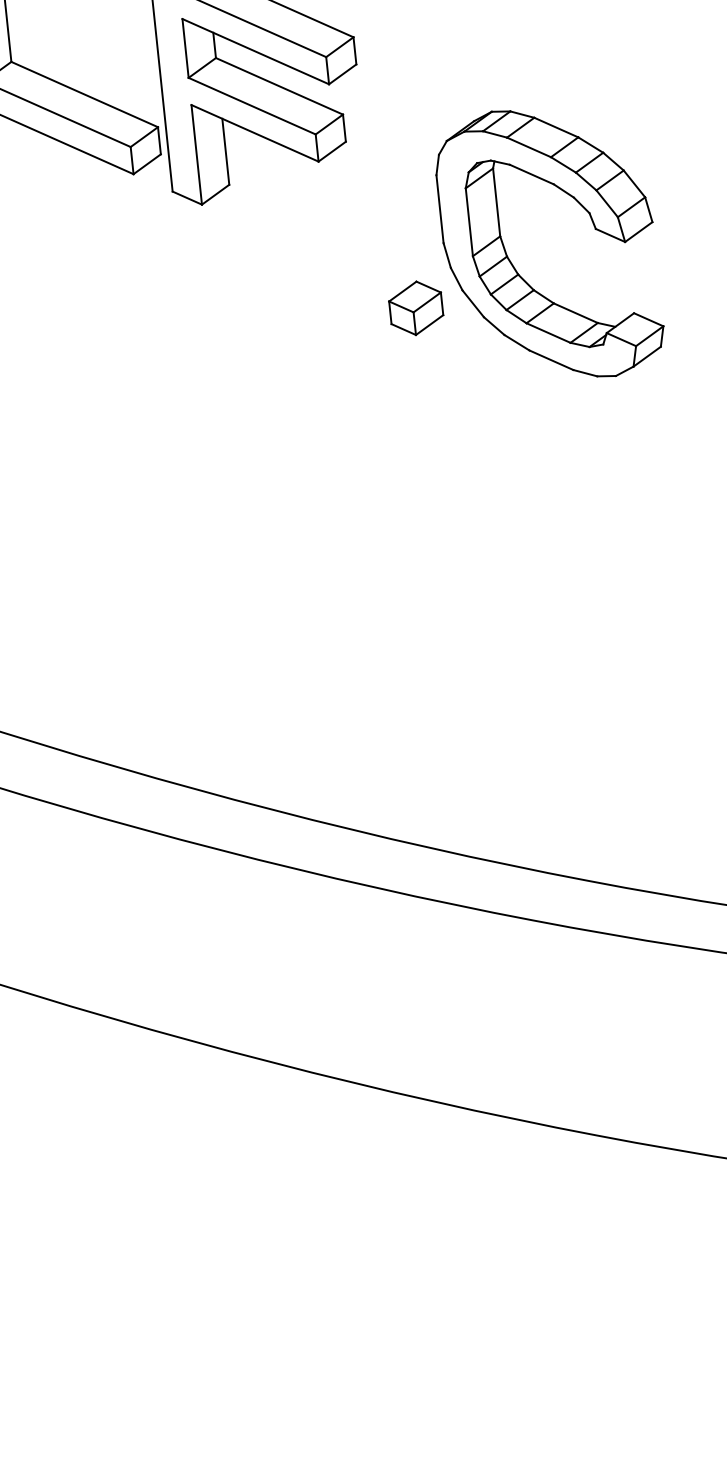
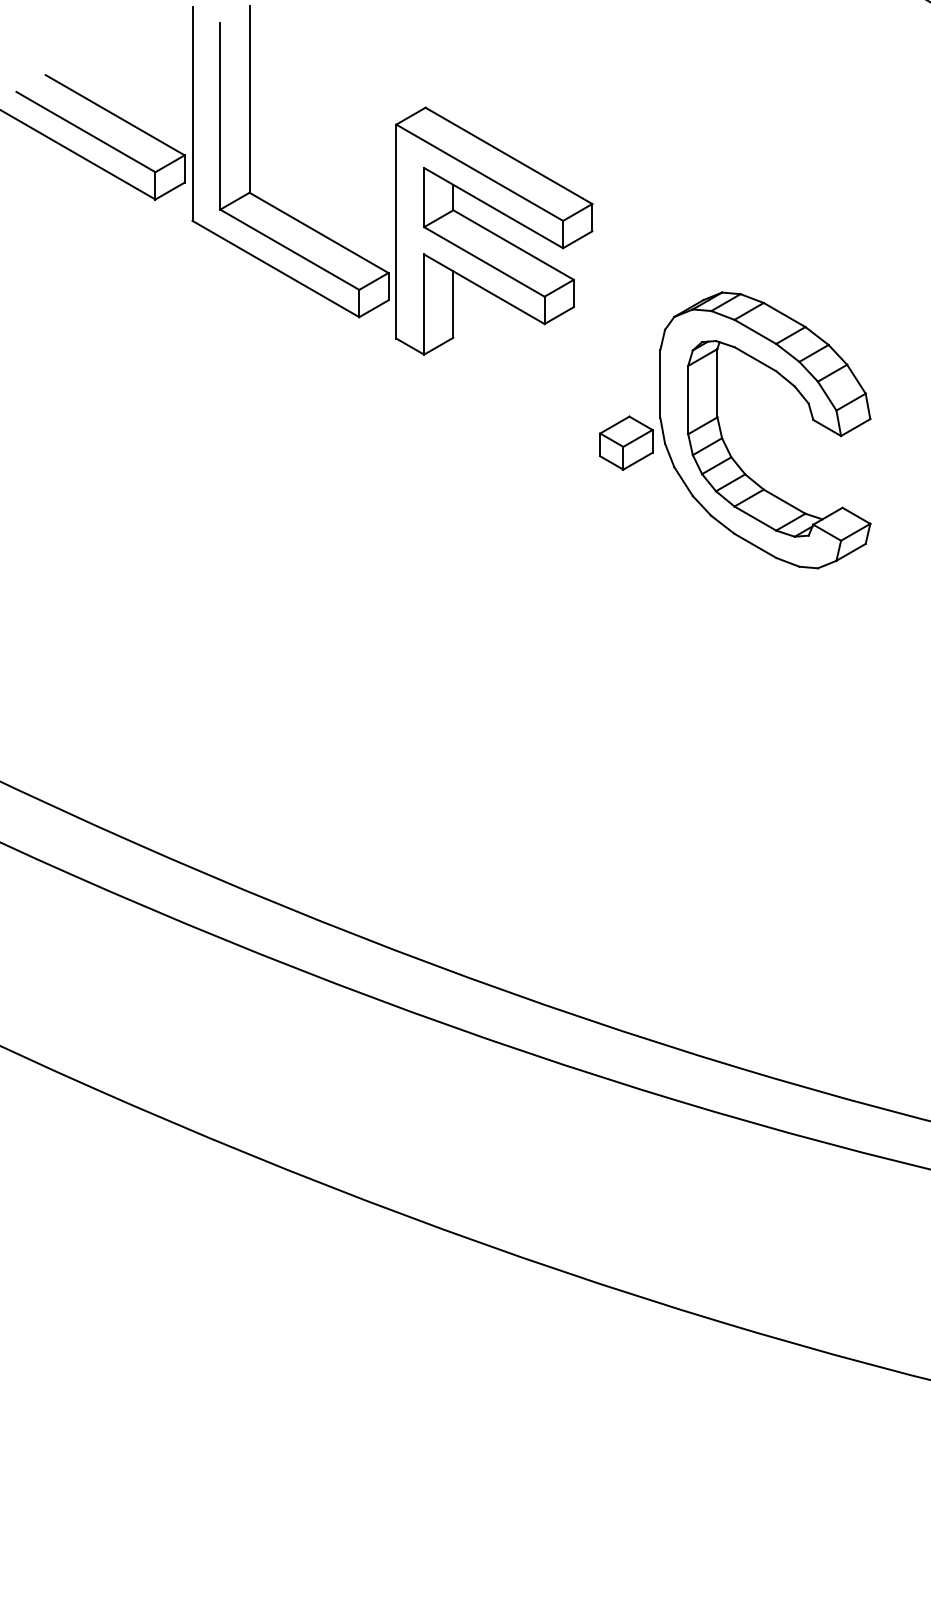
part: (416, 307) -> (626, 442), moved

